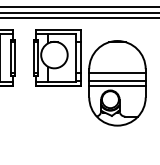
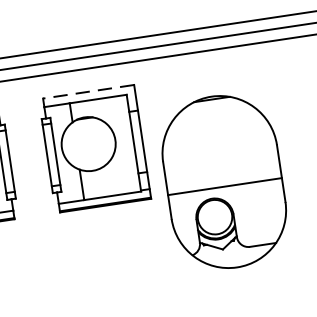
line: (58, 29) -> (89, 91), solid -> dashed
line: (117, 72) -> (221, 160), removed
line: (117, 81) -> (223, 178), removed

